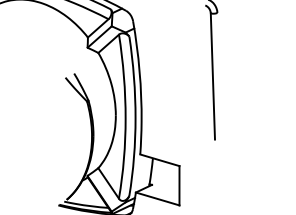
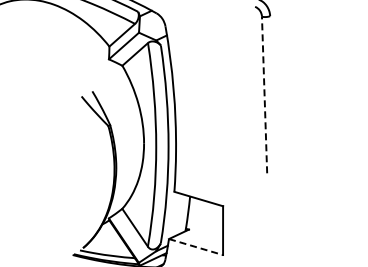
line: (212, 76) -> (264, 94), solid -> dashed
line: (158, 199) -> (196, 247), solid -> dashed

